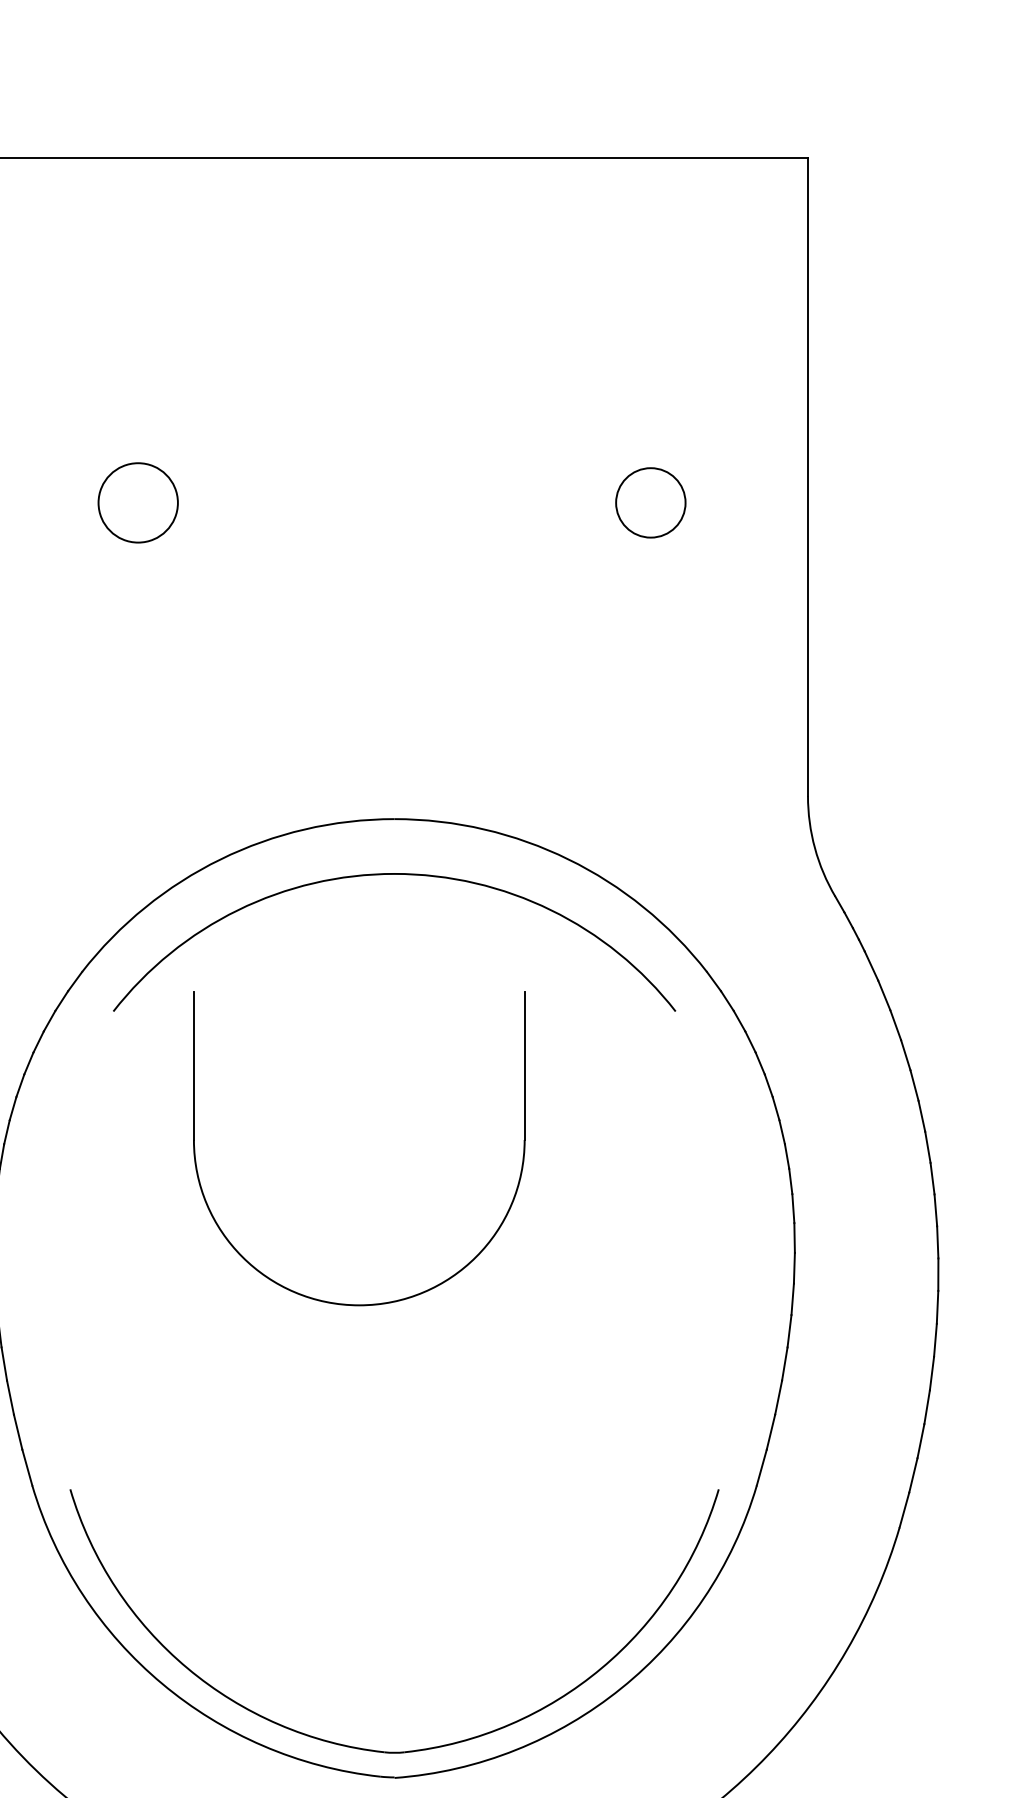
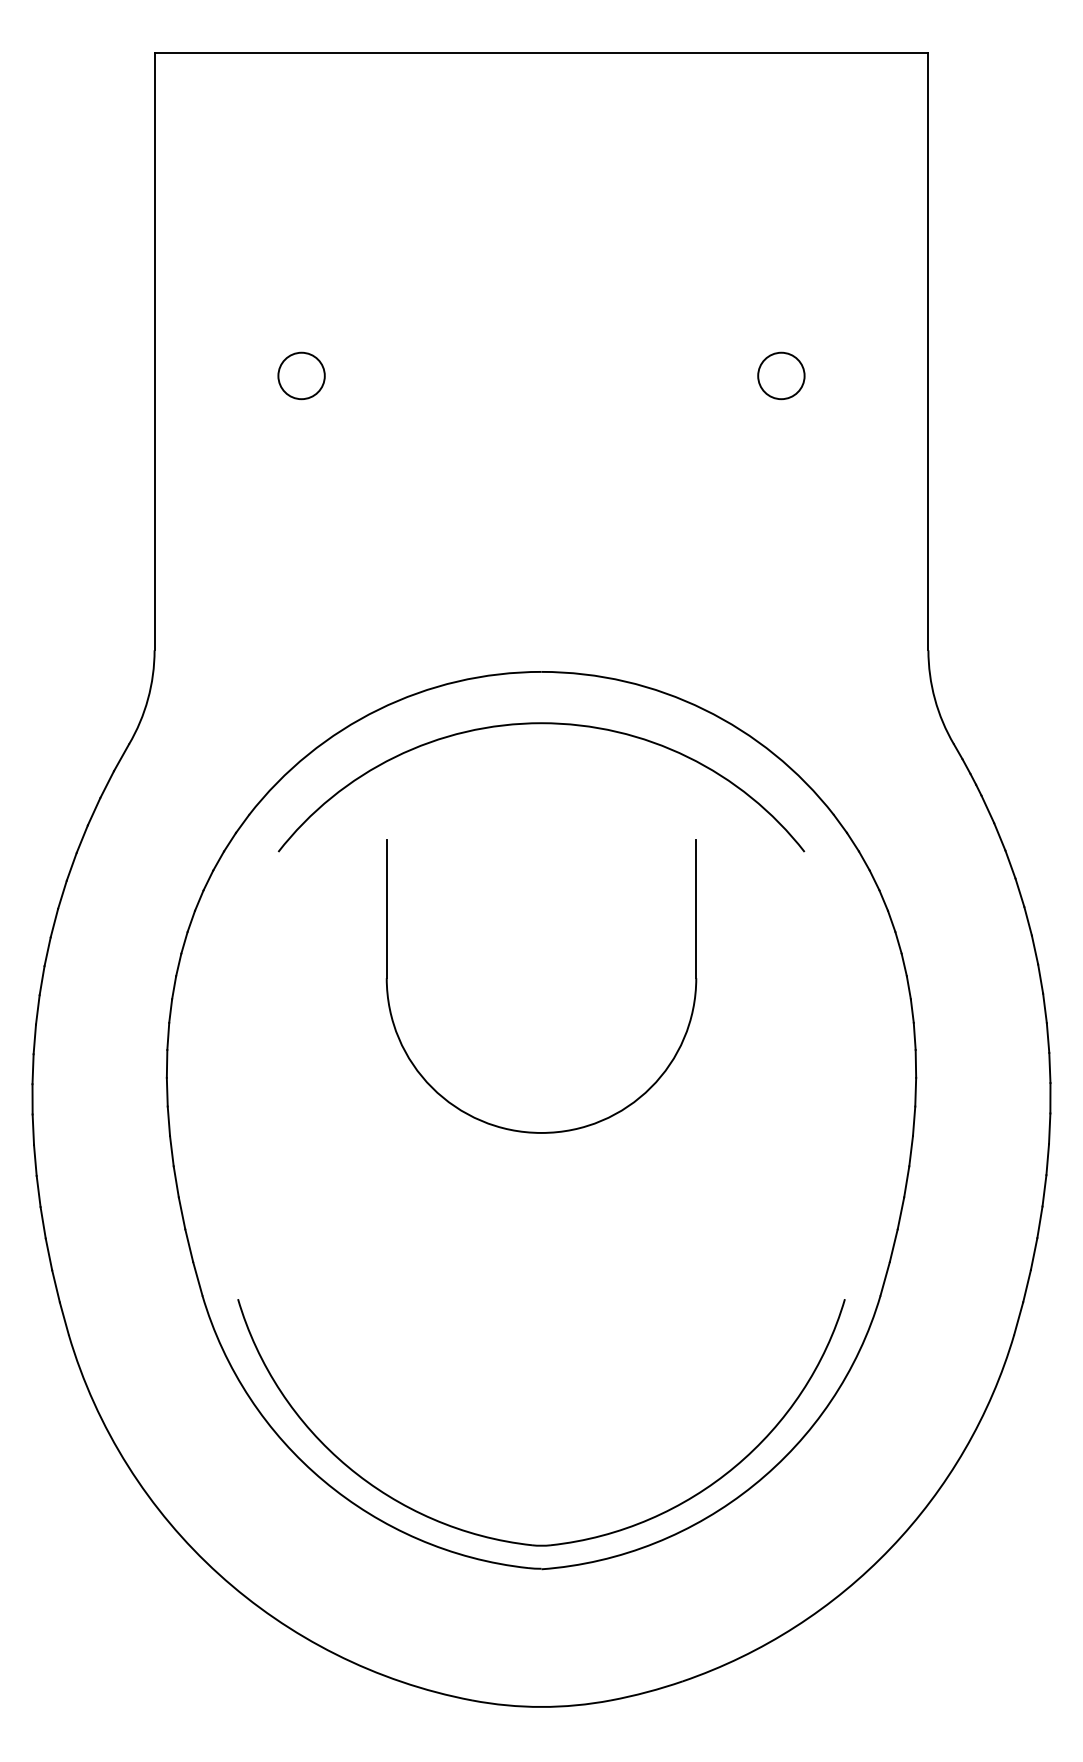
circle: (138, 502) -> (301, 375), size x0.62
circle: (650, 502) -> (781, 375), size x0.71
part: (352, 1303) -> (535, 1131), moved

